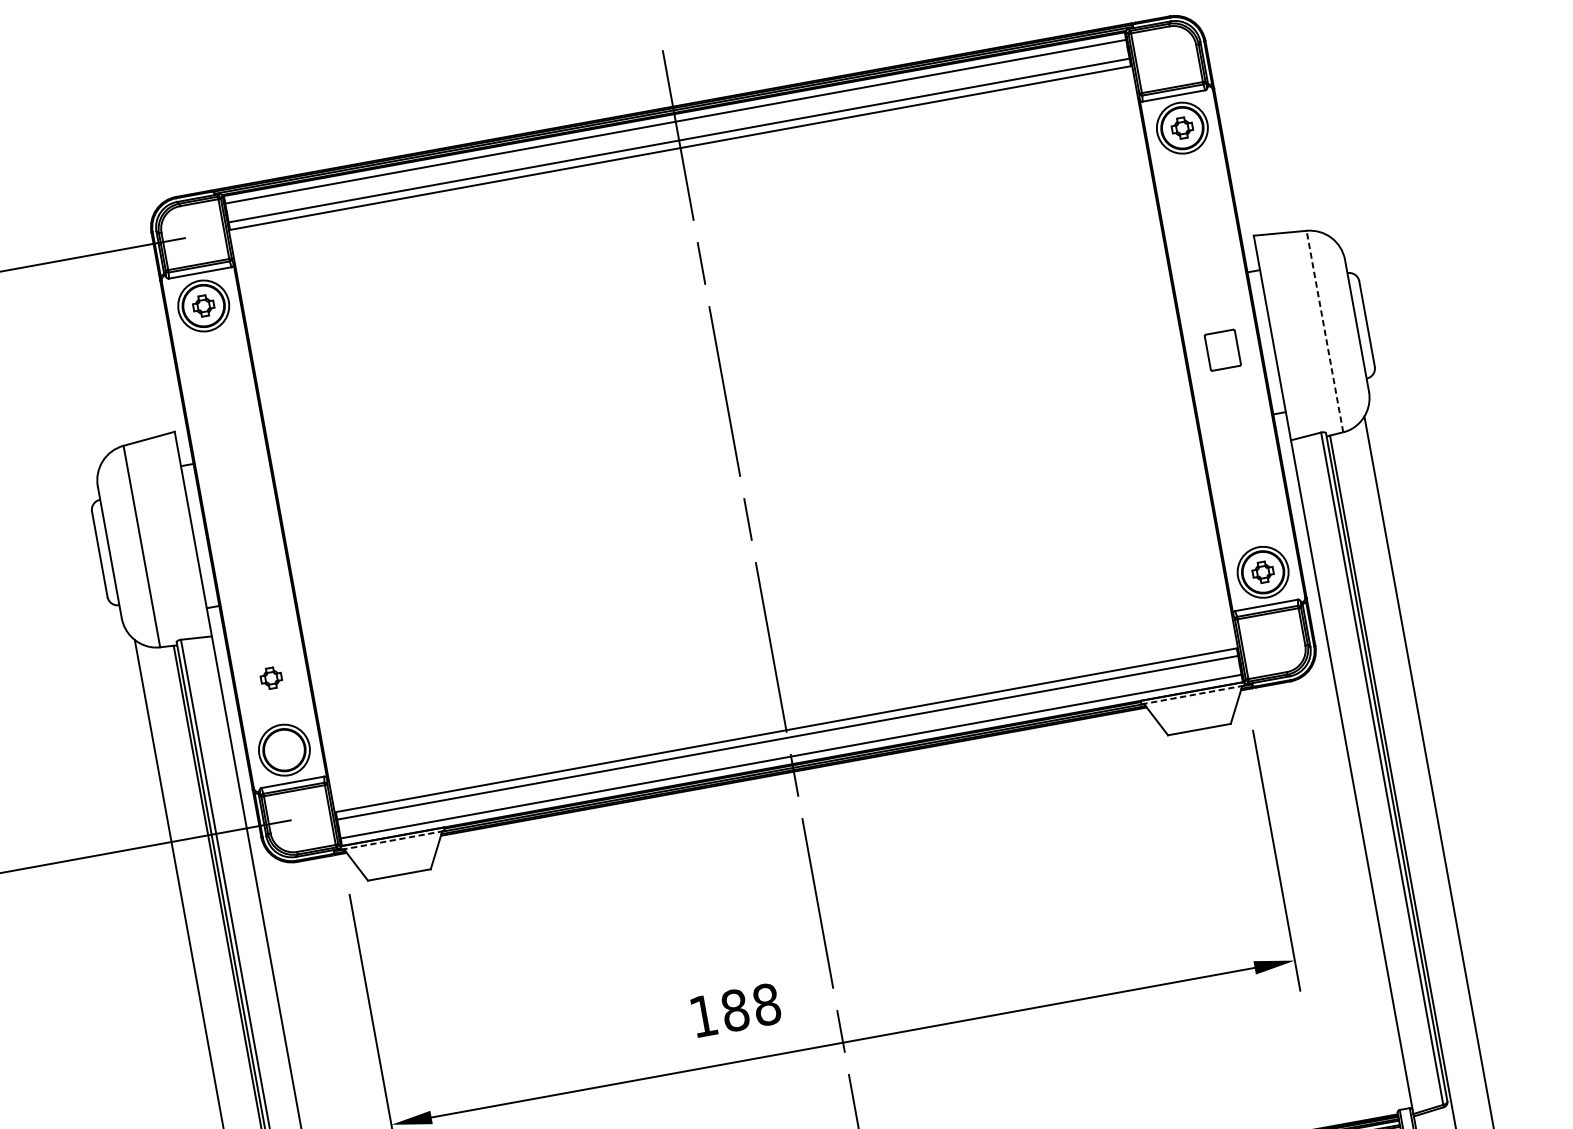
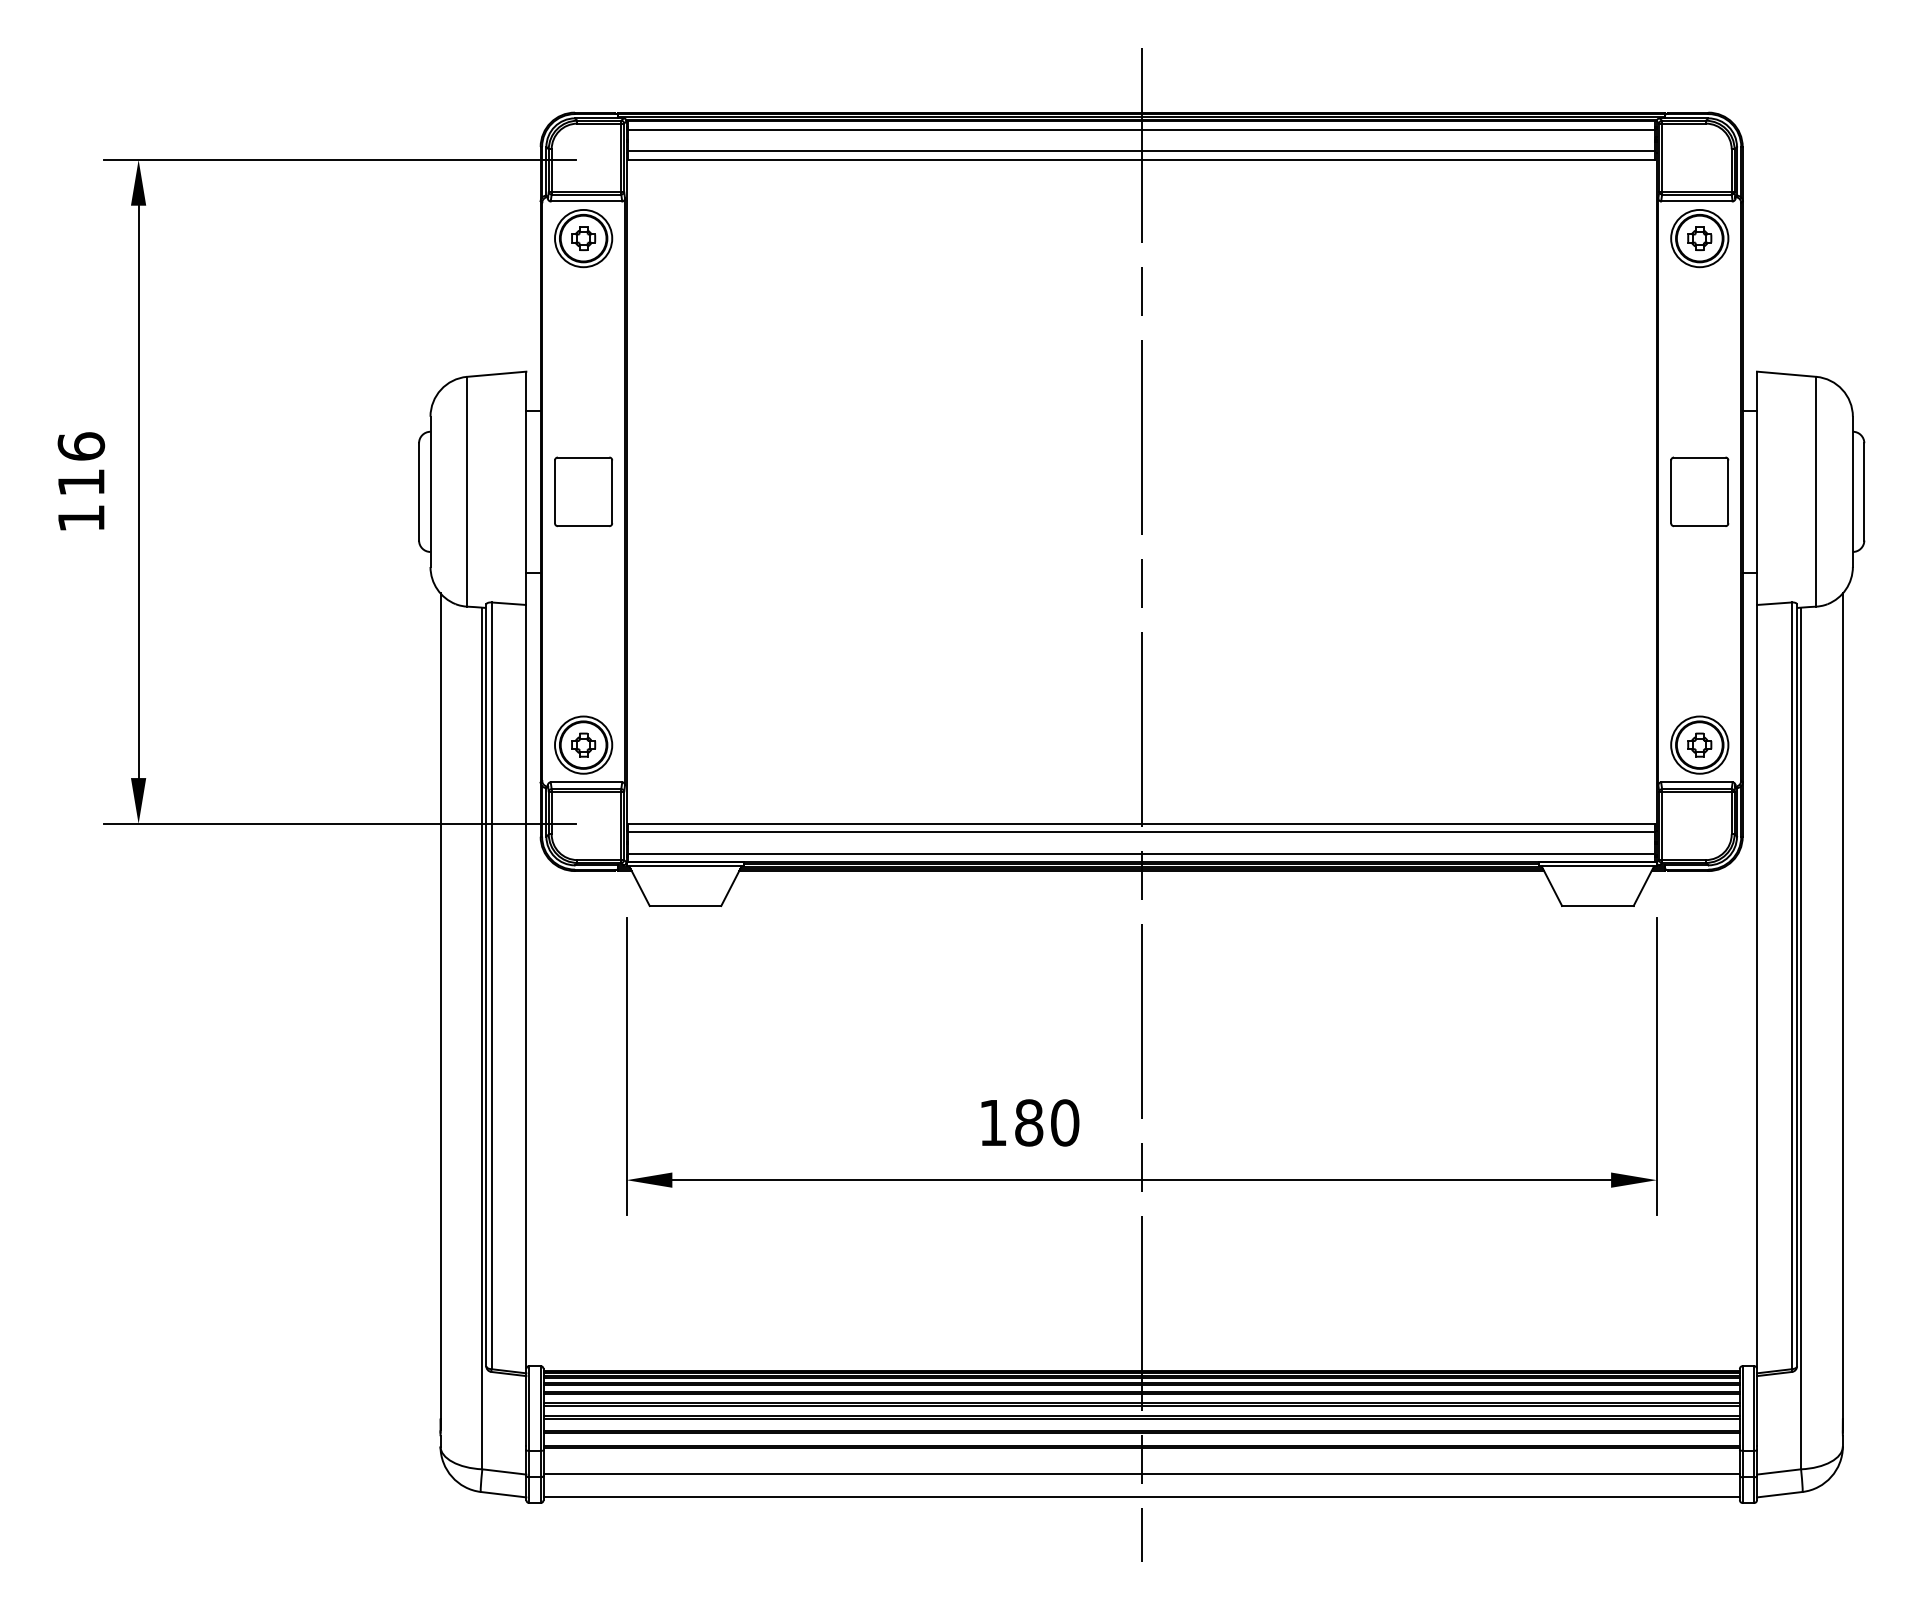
line: (1325, 331) -> (1816, 491), dashed -> solid
part: (1222, 349) -> (1699, 491), size x1.67
part: (243, 527) -> (583, 491), added
part: (271, 677) -> (583, 744), moved
line: (1192, 695) -> (1597, 866), dashed -> solid
line: (393, 840) -> (685, 866), dashed -> solid
text: (767, 1004) -> (1065, 1122), 188 -> 180

